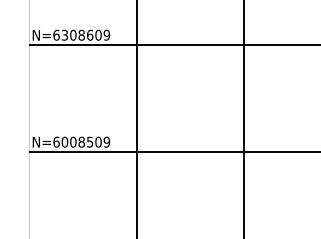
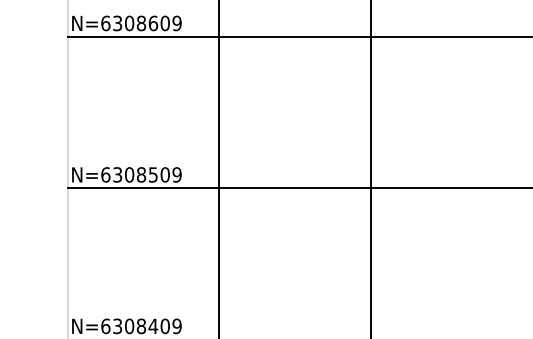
text: (64, 141) -> (117, 174), N=6008509 -> N=6308509

